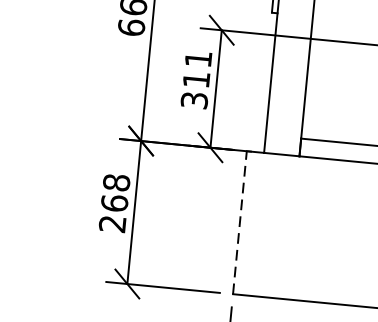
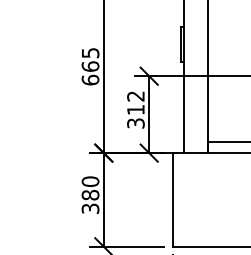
text: (197, 59) -> (135, 96), 311 -> 312
text: (114, 202) -> (90, 194), 268 -> 380
line: (240, 222) -> (173, 199), dashed -> solid

